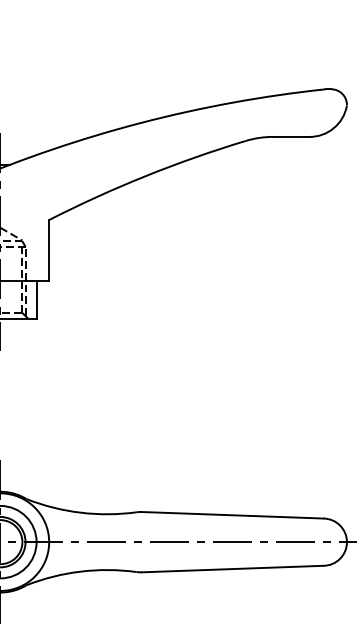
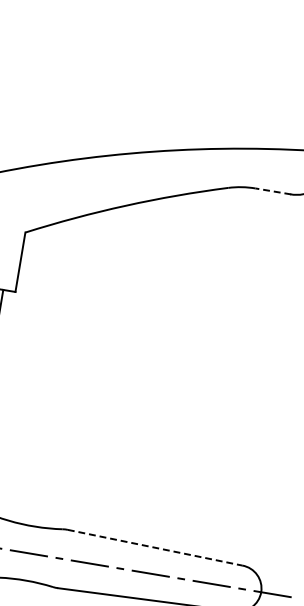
line: (291, 136) -> (273, 191), solid -> dashed
line: (232, 515) -> (154, 547), solid -> dashed

